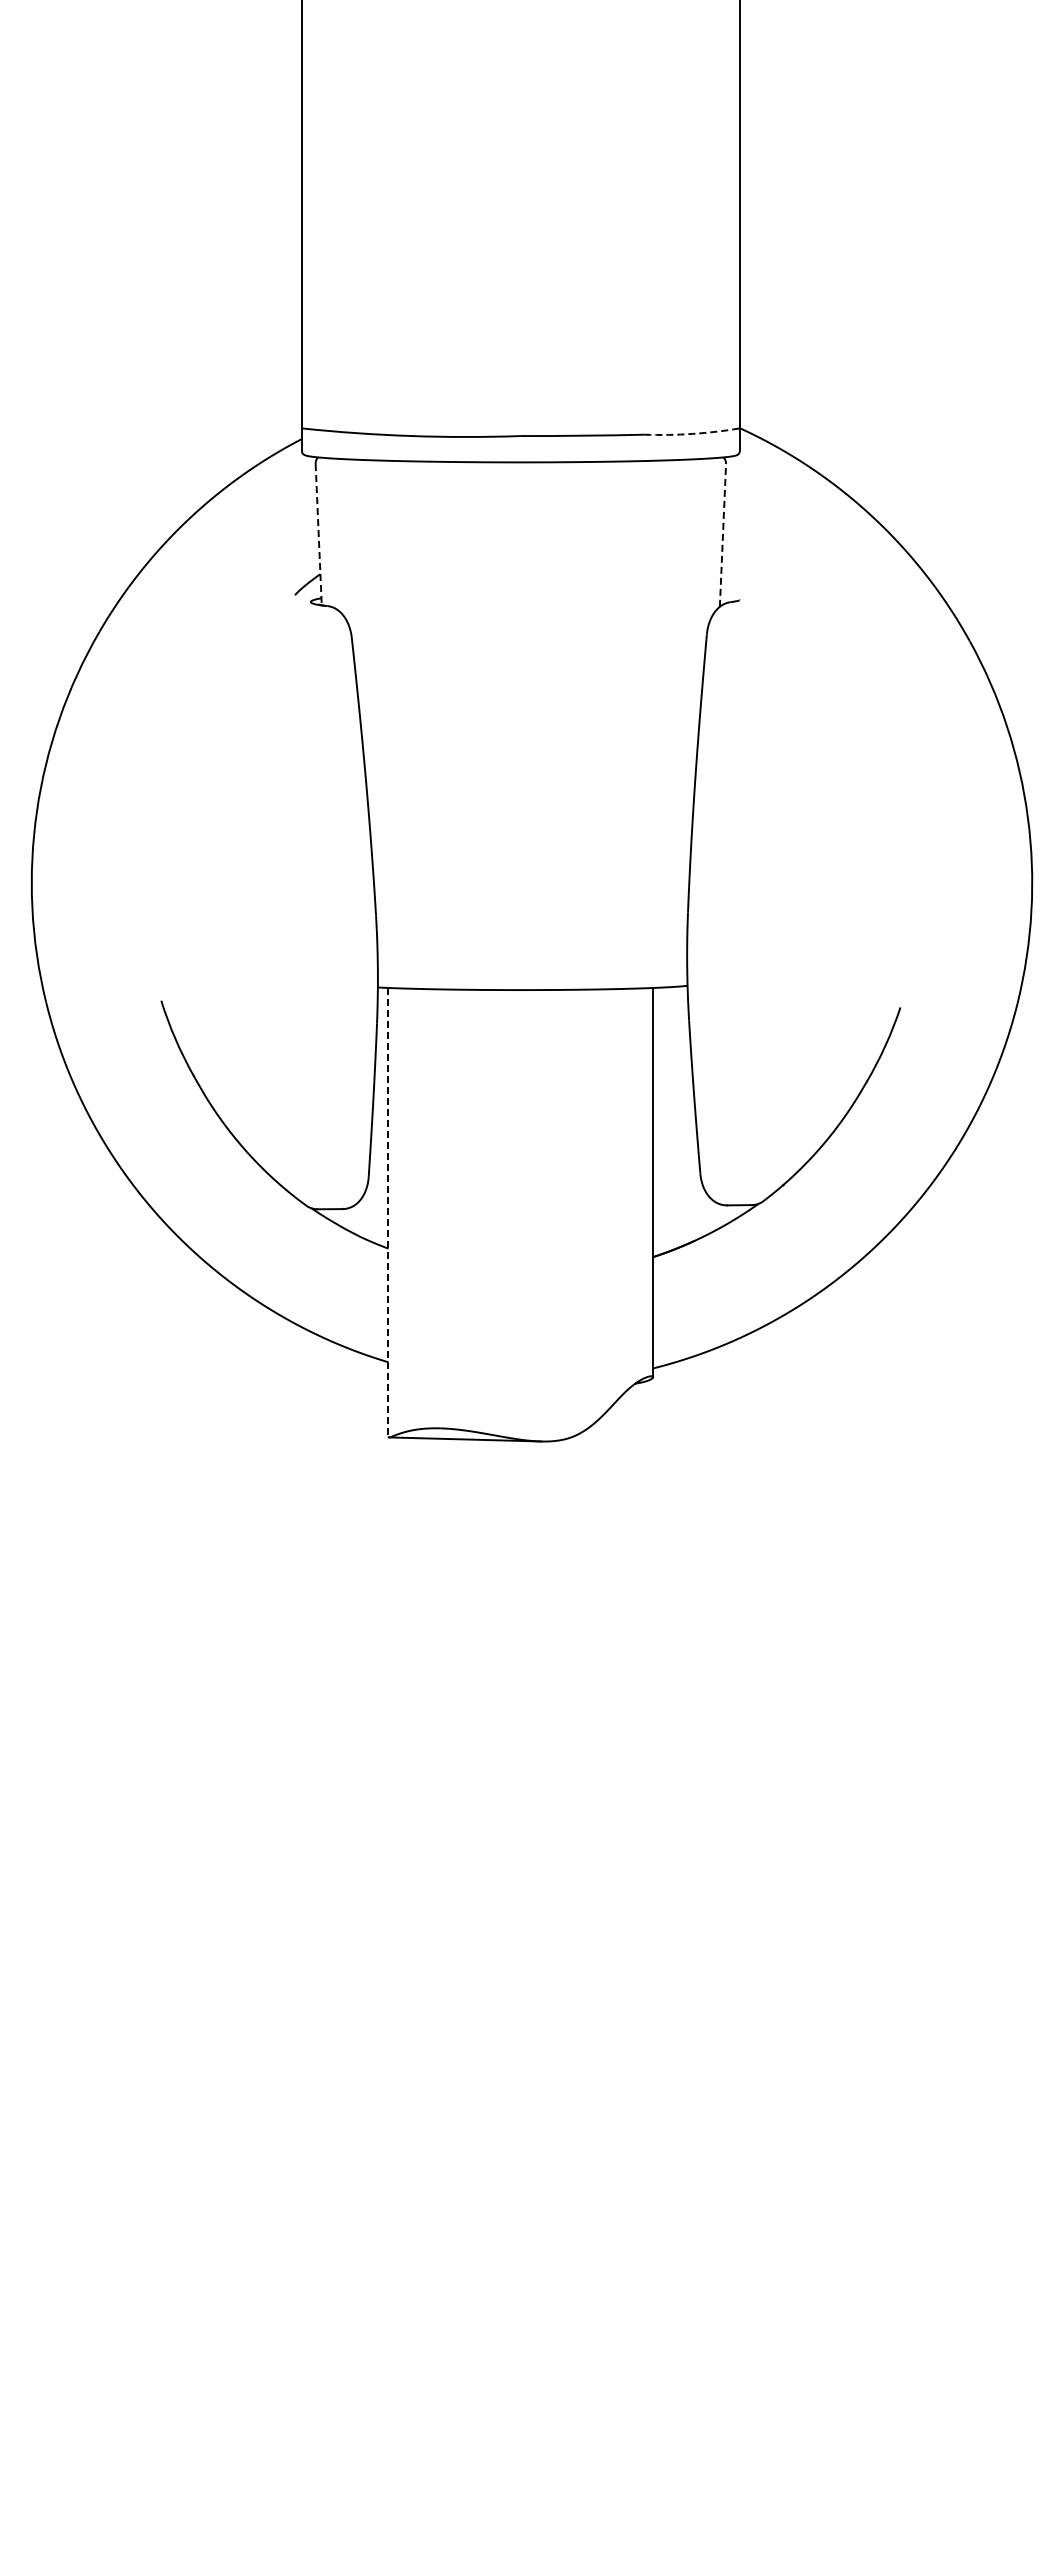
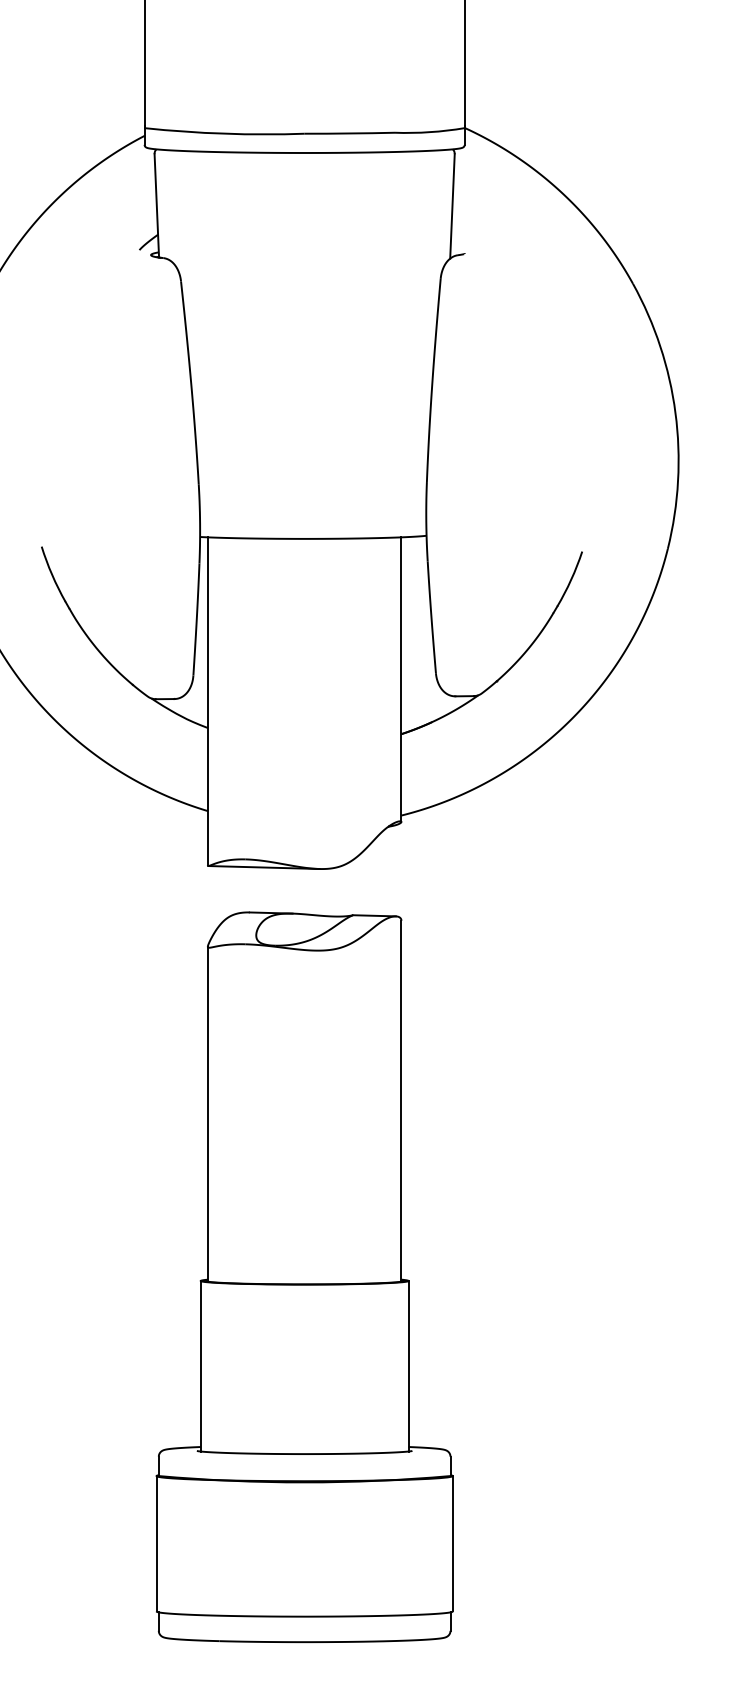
arc: (692, 433) -> (430, 131), dashed -> solid
line: (318, 534) -> (156, 205), dashed -> solid
line: (722, 534) -> (452, 205), dashed -> solid
line: (388, 1212) -> (207, 701), dashed -> solid
part: (520, 1999) -> (304, 1277), added

